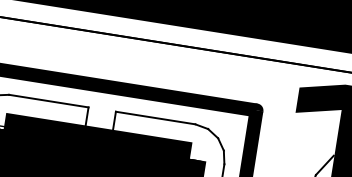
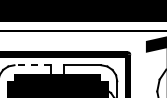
line: (47, 101) -> (32, 65), solid -> dashed

